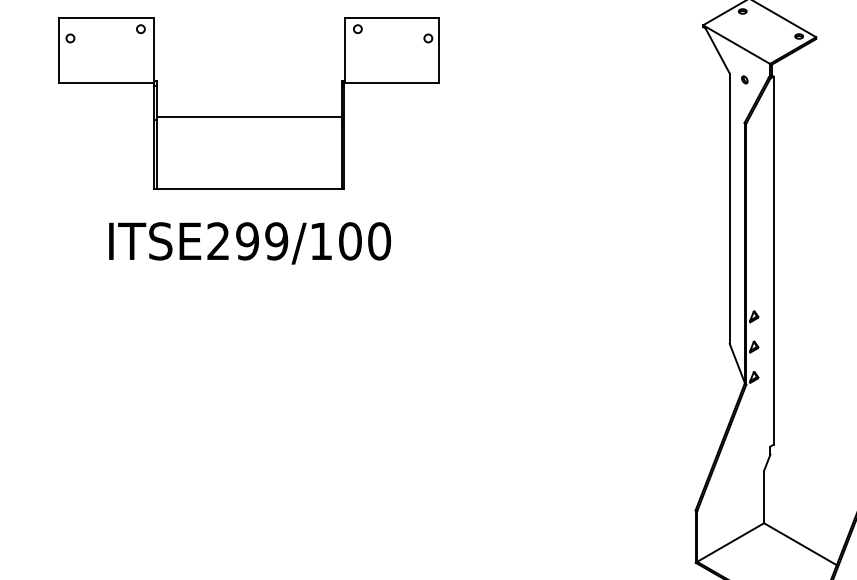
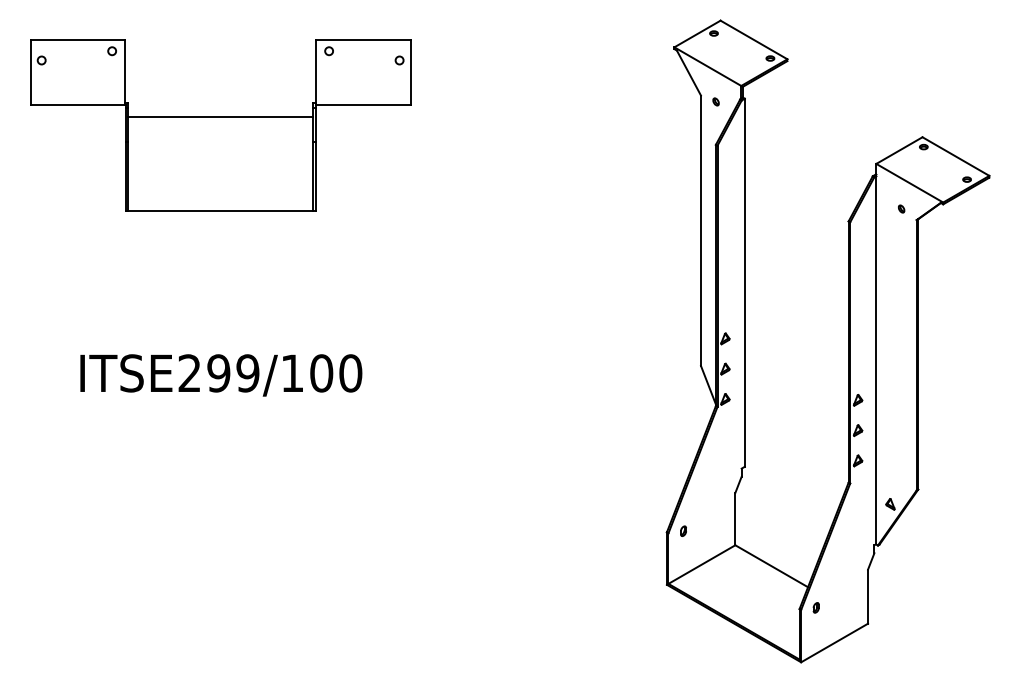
line: (249, 116) -> (220, 116), moved
text: (250, 243) -> (221, 375), moved
part: (712, 508) -> (683, 530), added

